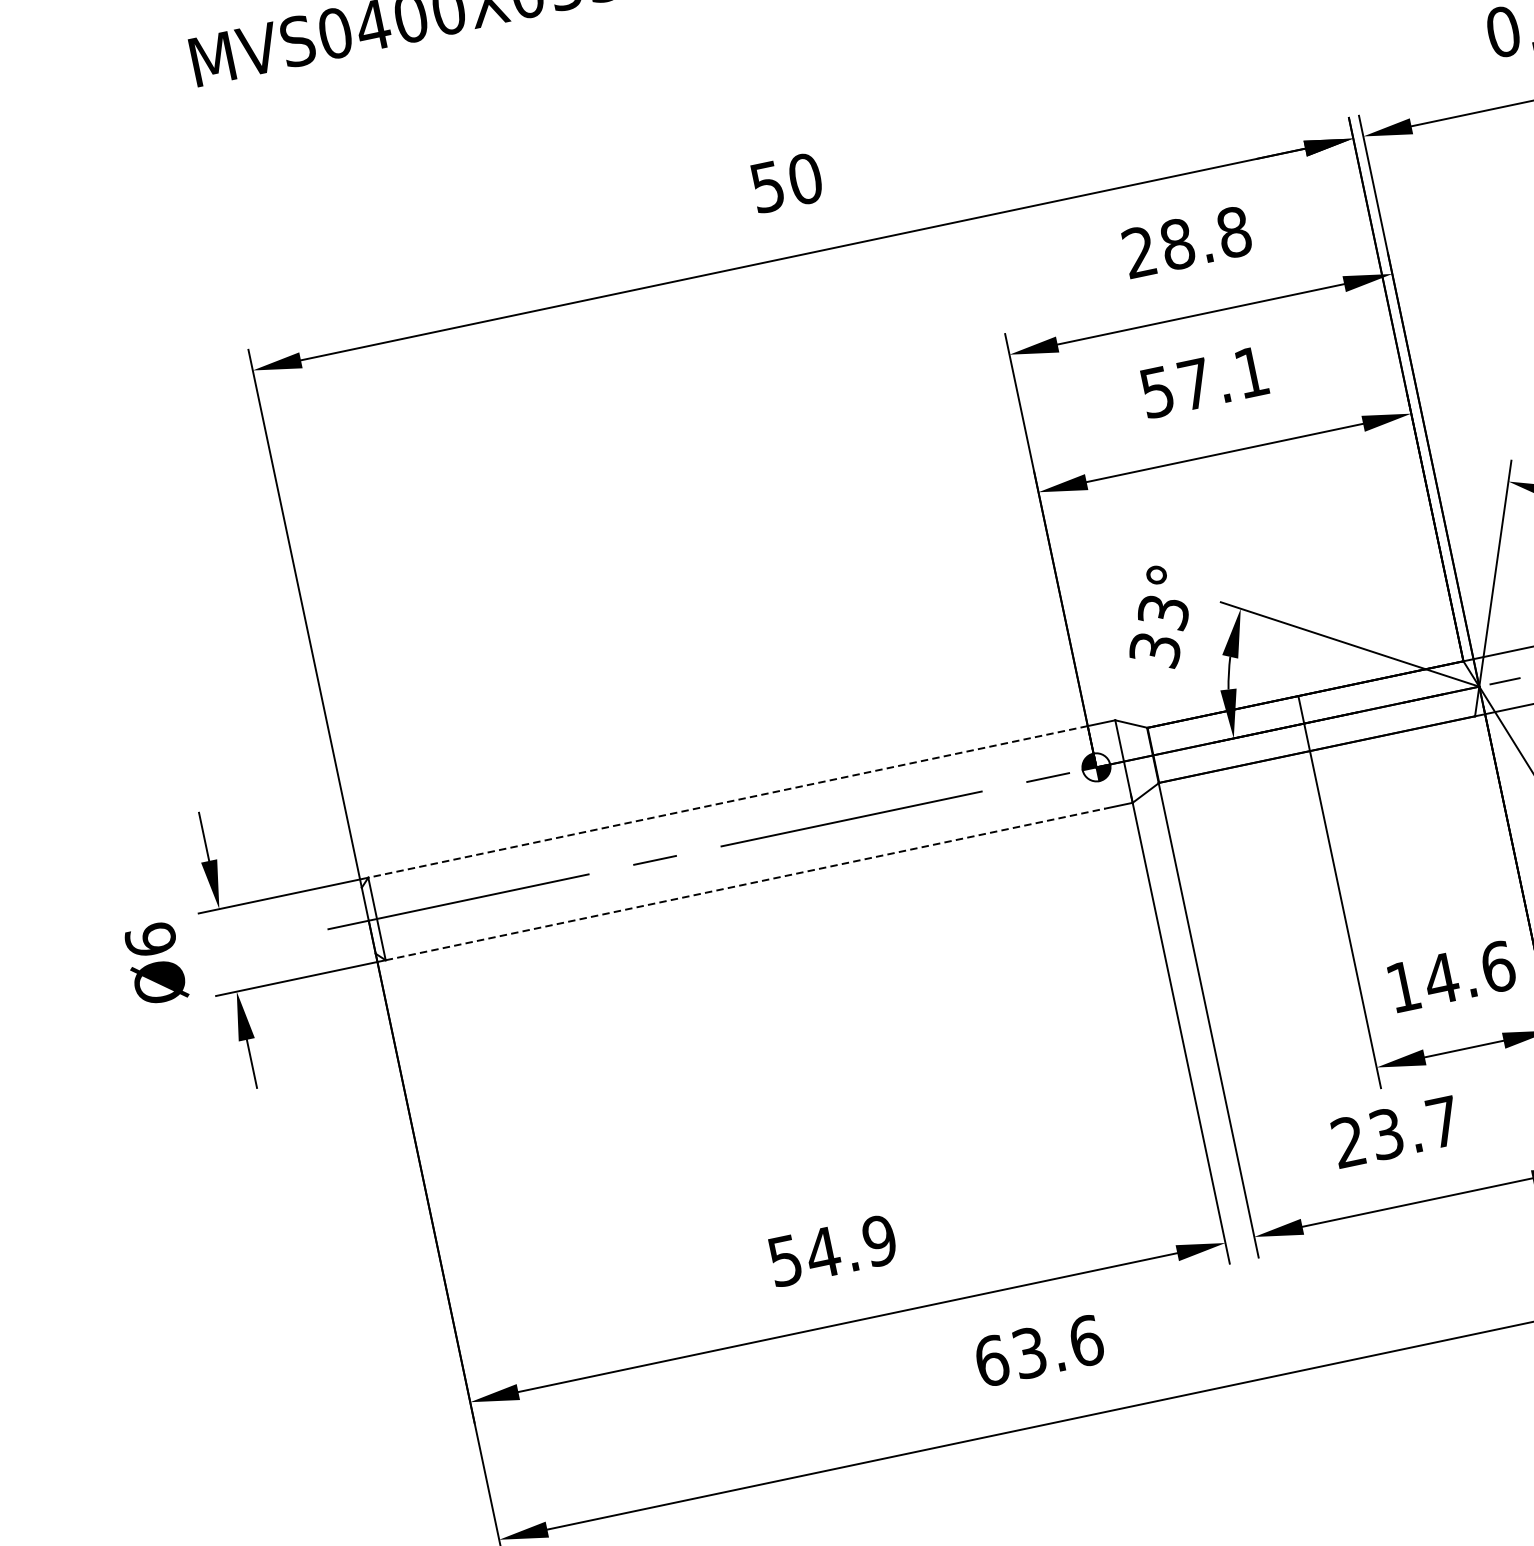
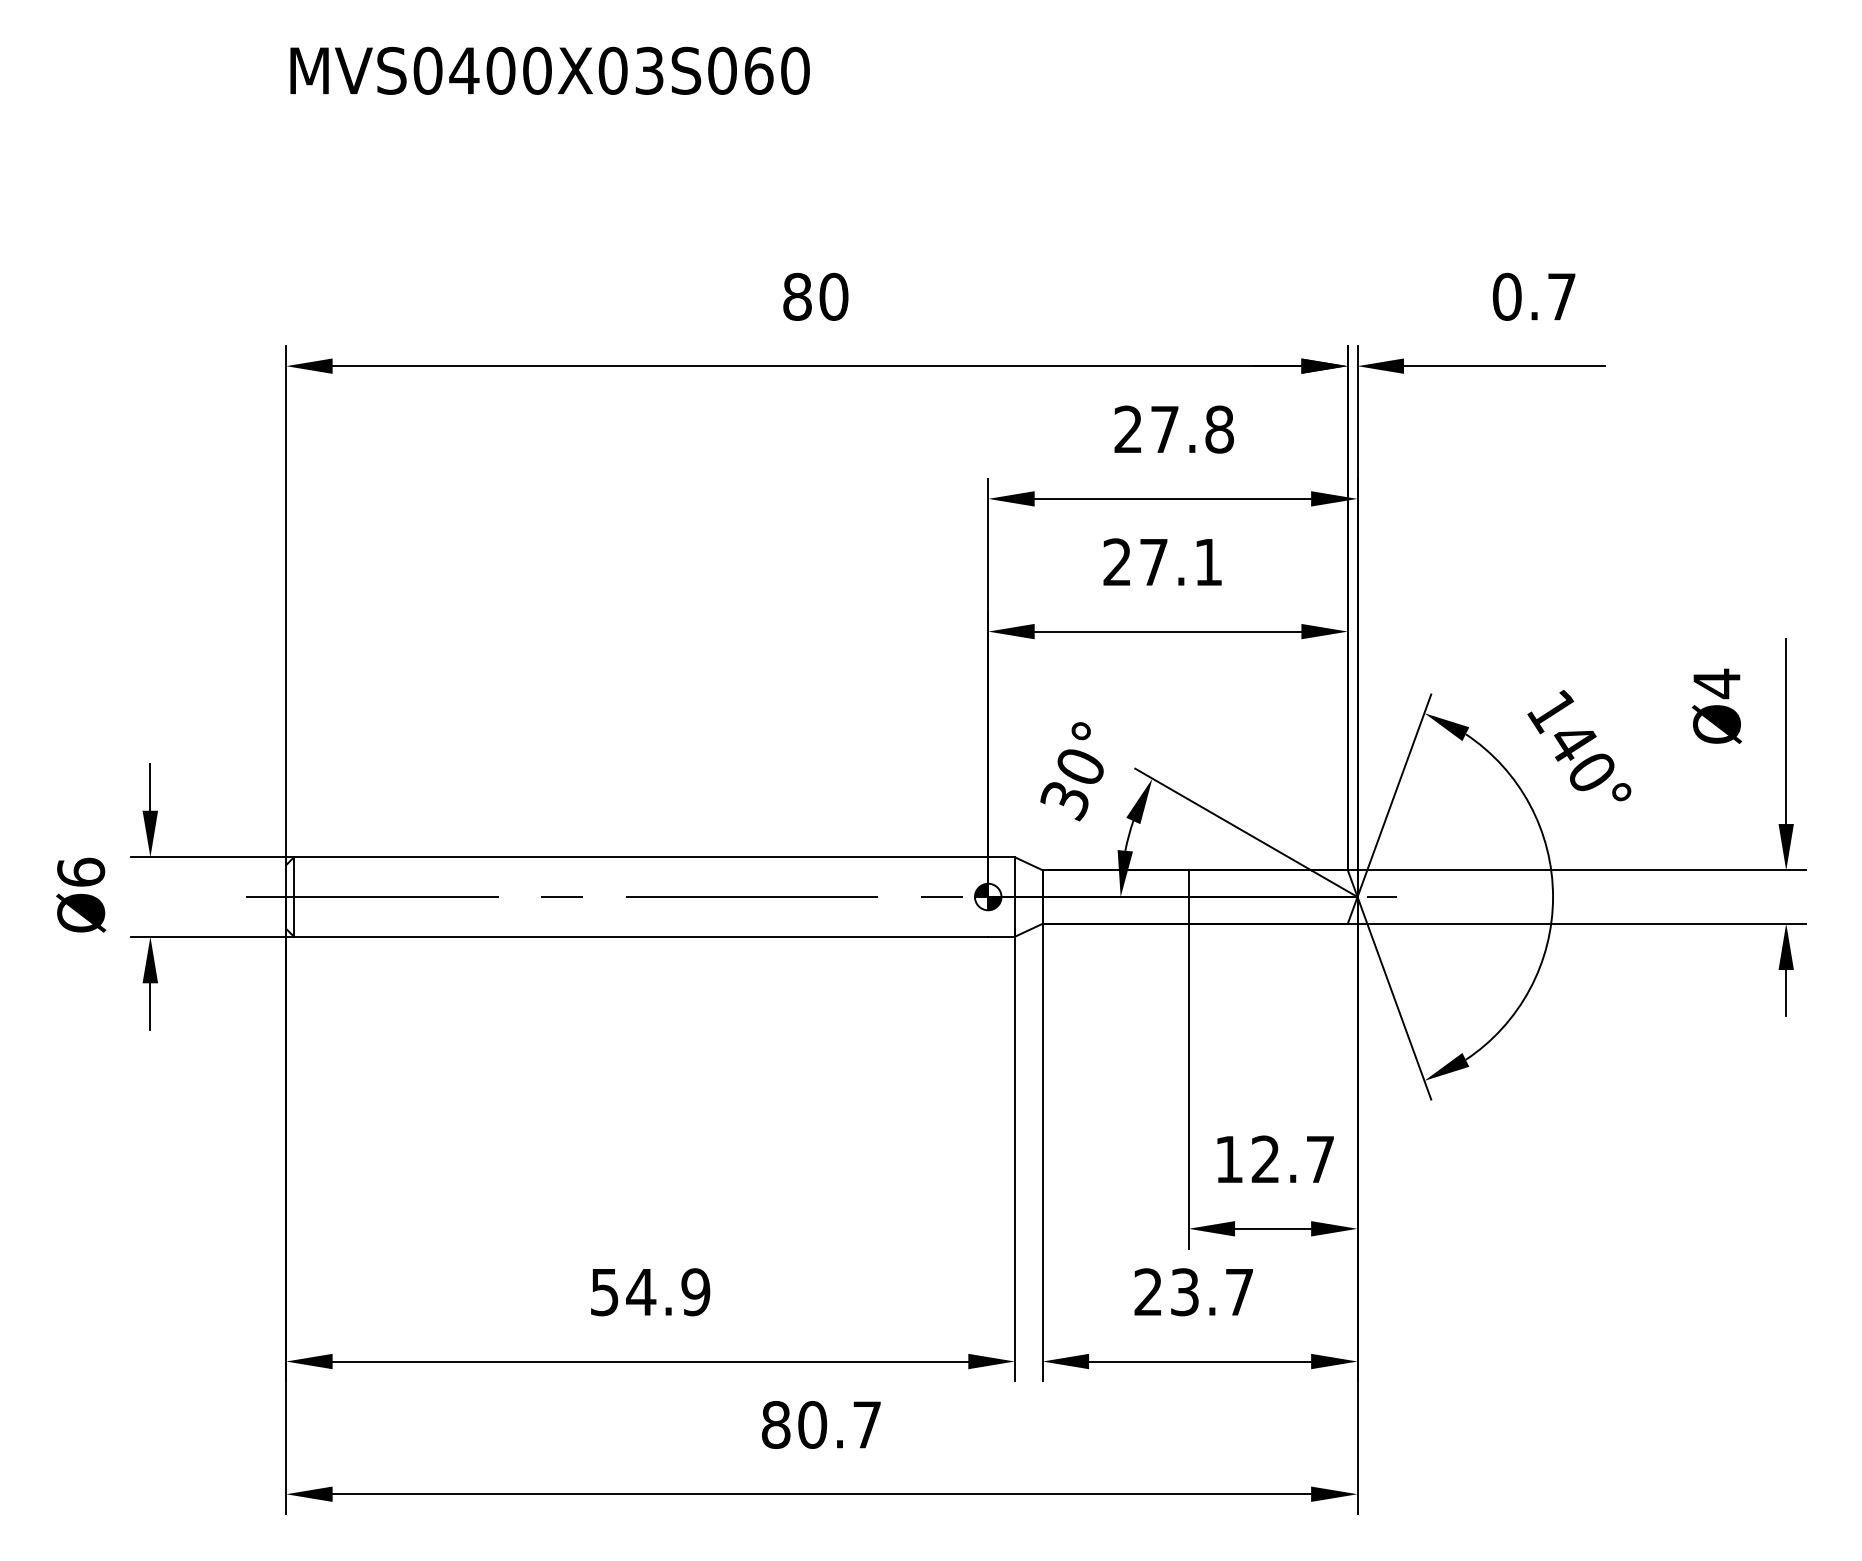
text: (767, 186) -> (797, 296), 50 -> 80
text: (1177, 244) -> (1164, 429), 28.8 -> 27.8
text: (1156, 392) -> (1116, 562), 57.1 -> 27.1
text: (1163, 614) -> (1079, 768), 33° -> 30°
line: (727, 802) -> (640, 857), dashed -> solid
line: (745, 884) -> (641, 936), dashed -> solid
text: (1469, 972) -> (1292, 1159), 14.6 -> 12.7
text: (1038, 1350) -> (821, 1424), 63.6 -> 80.7

